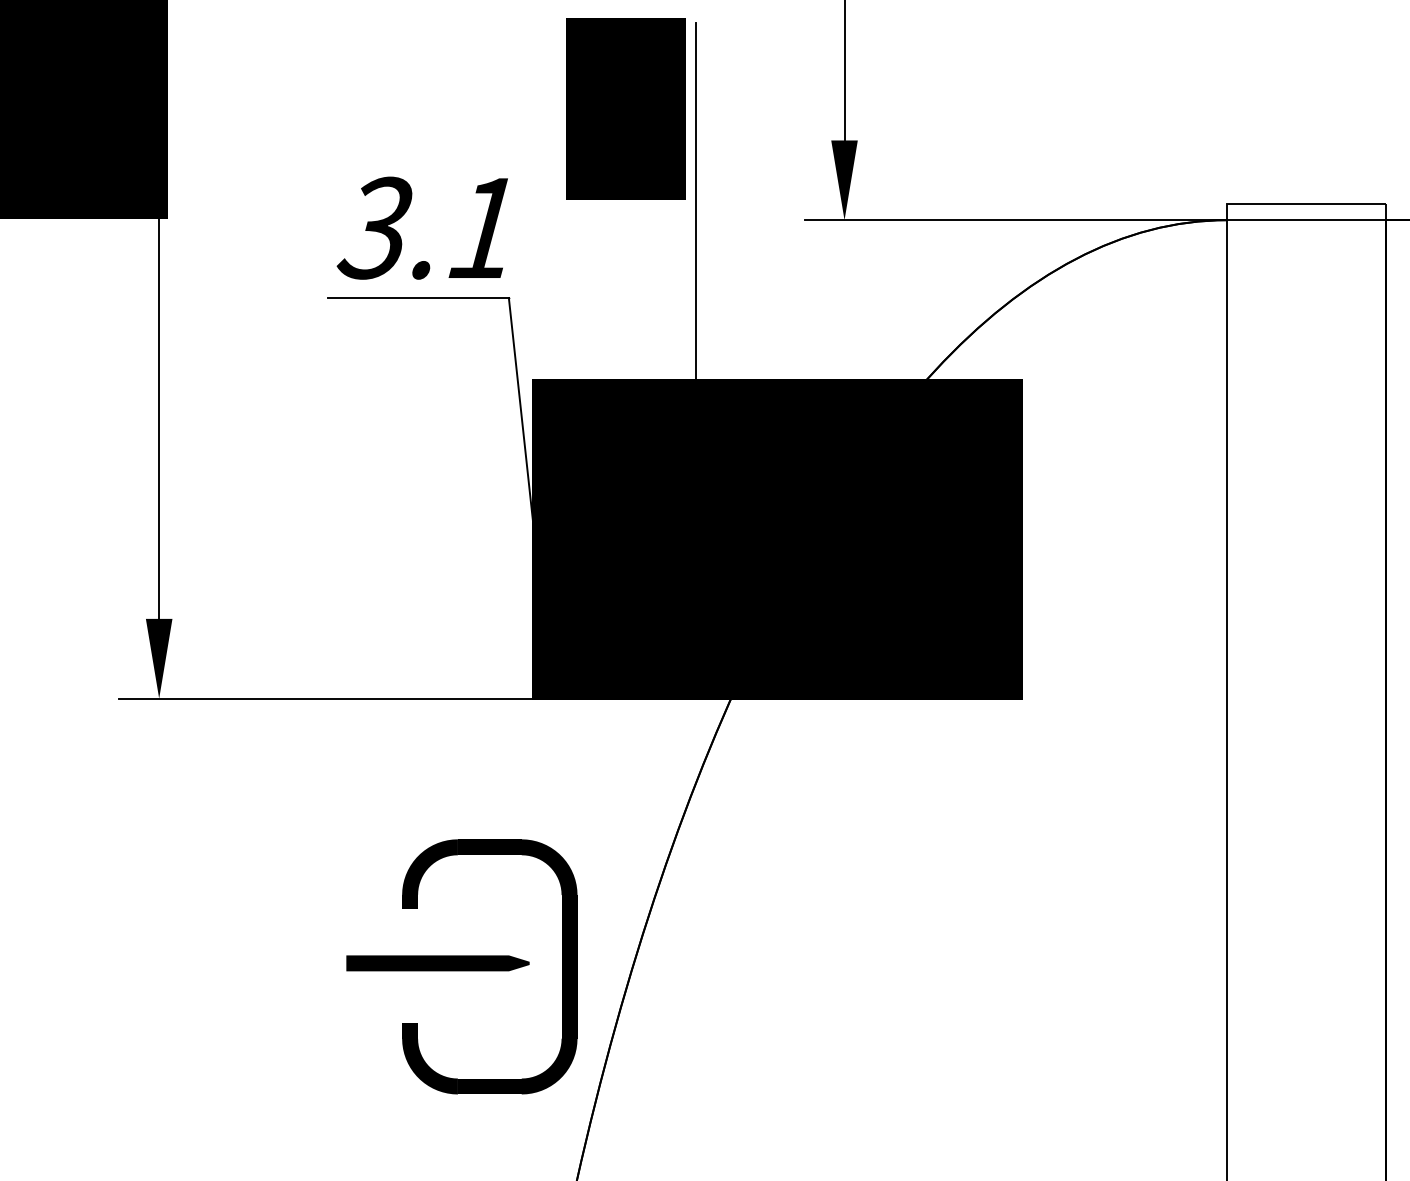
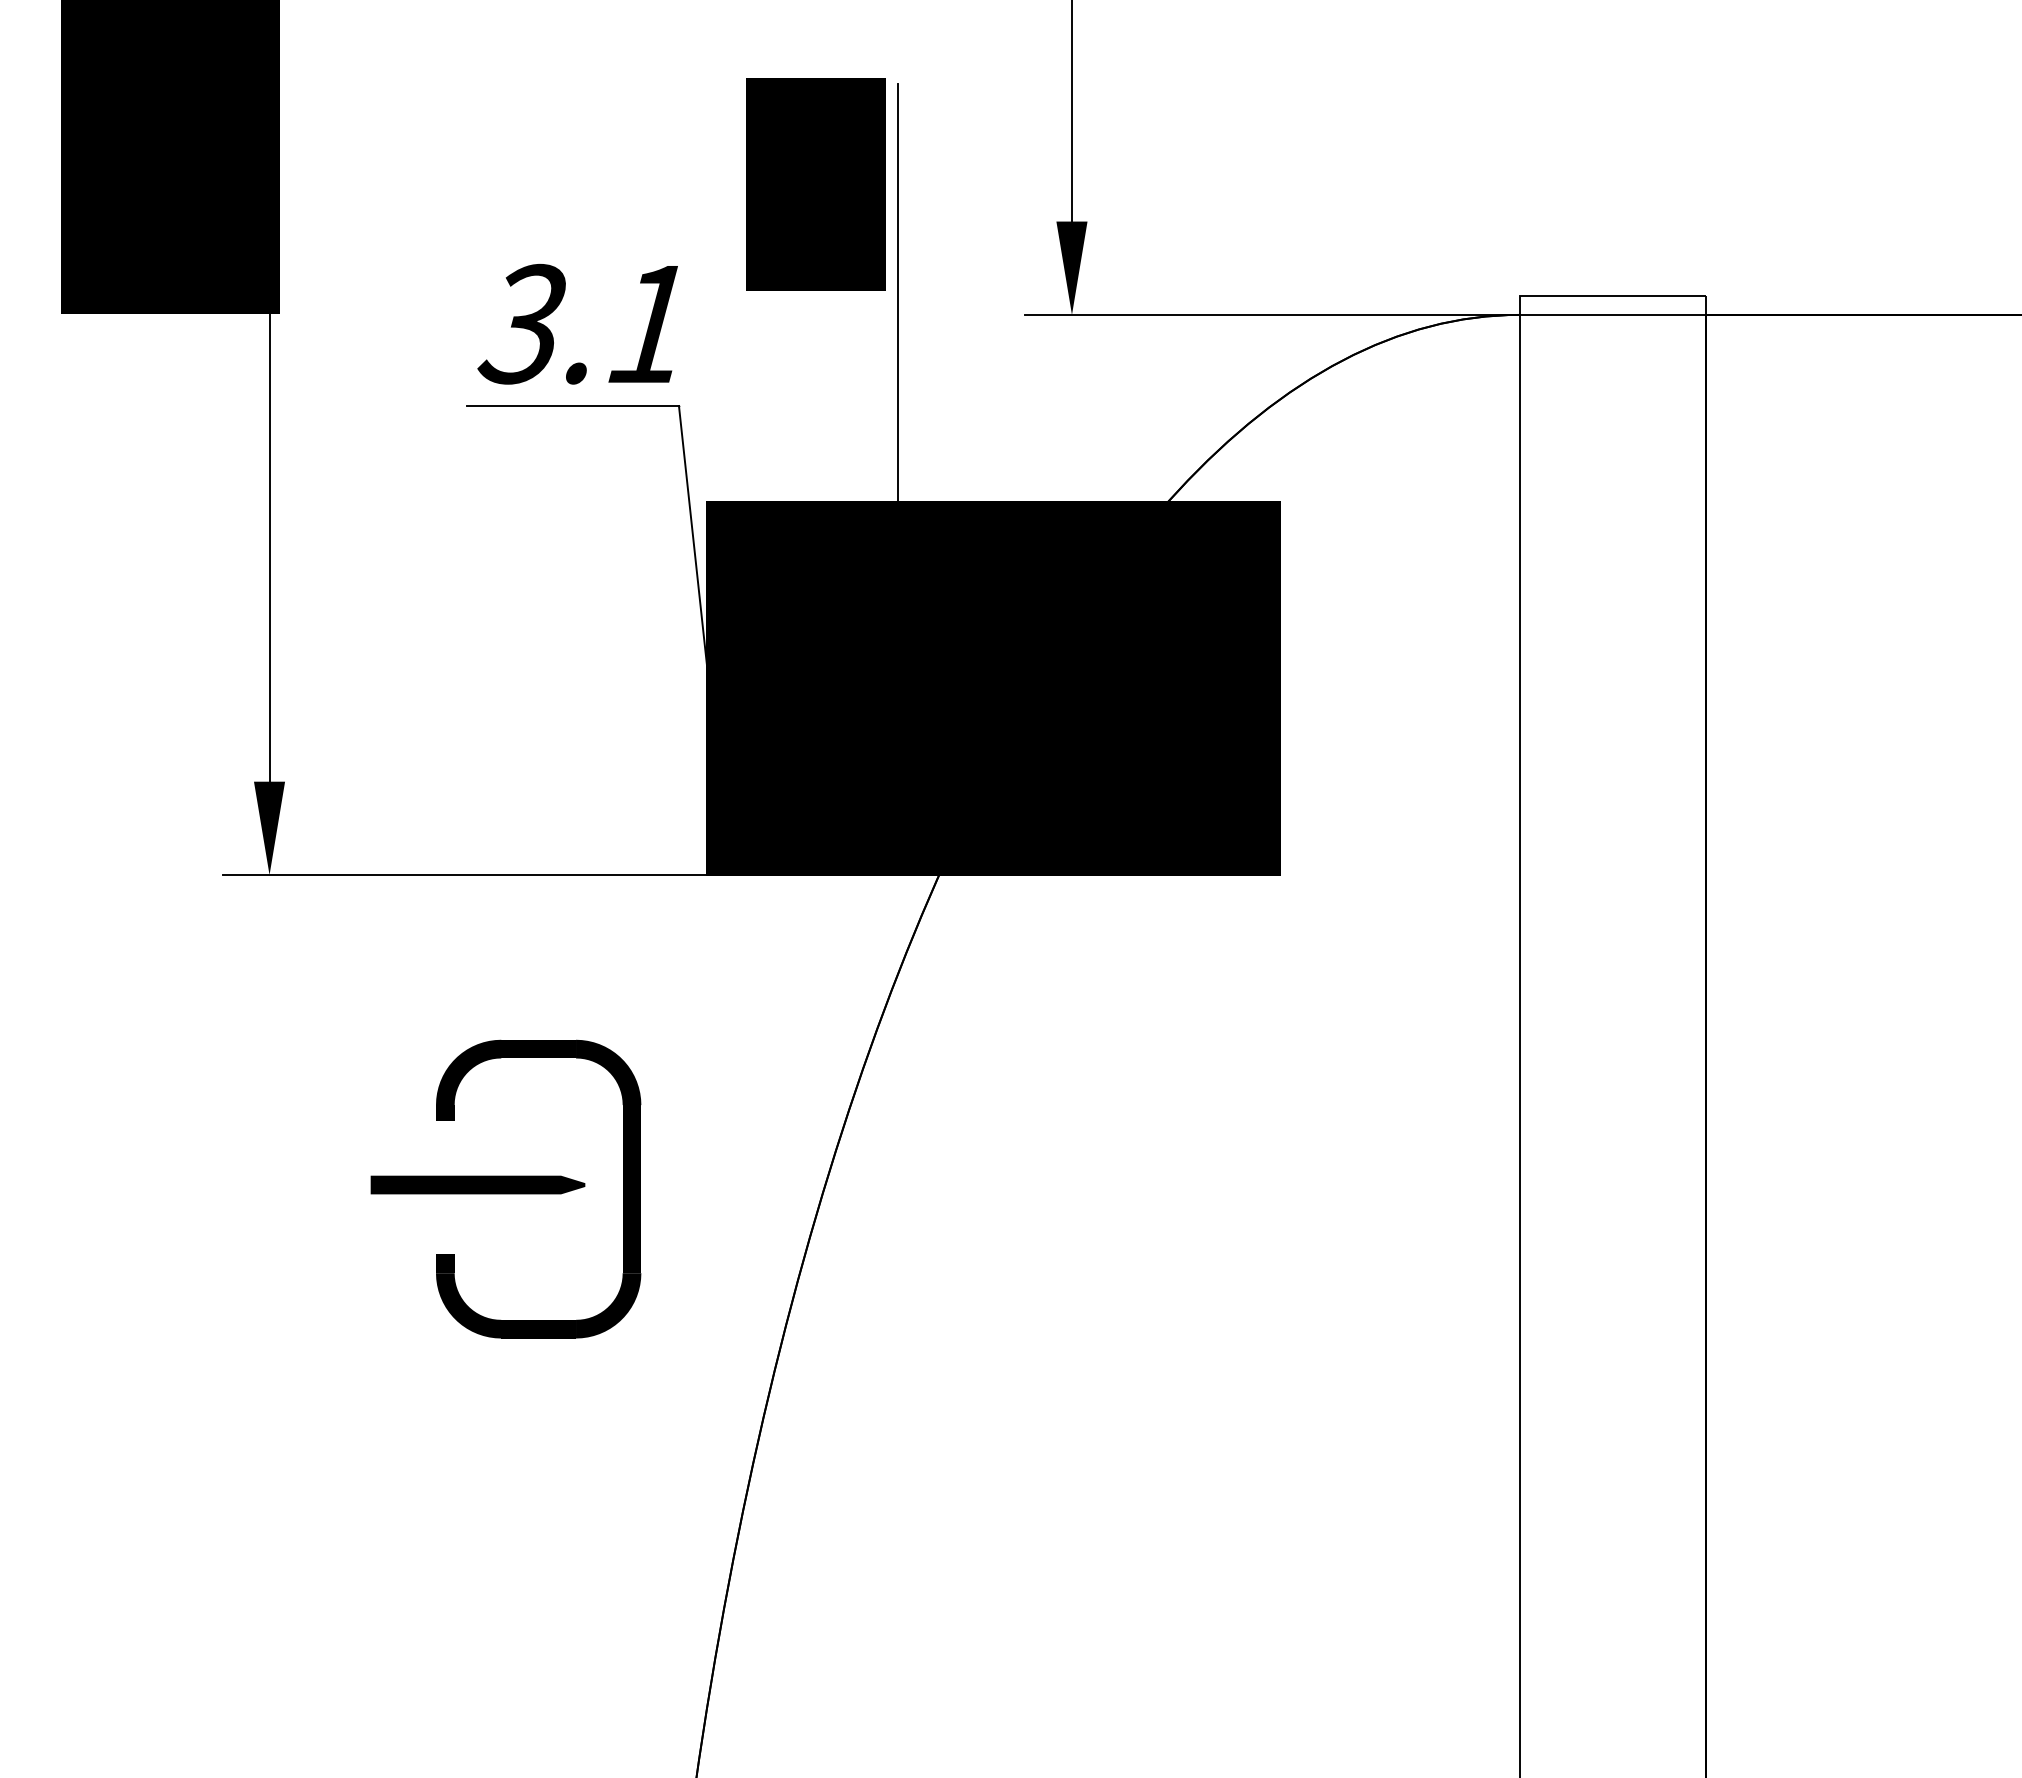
part: (461, 966) -> (505, 1188), moved

